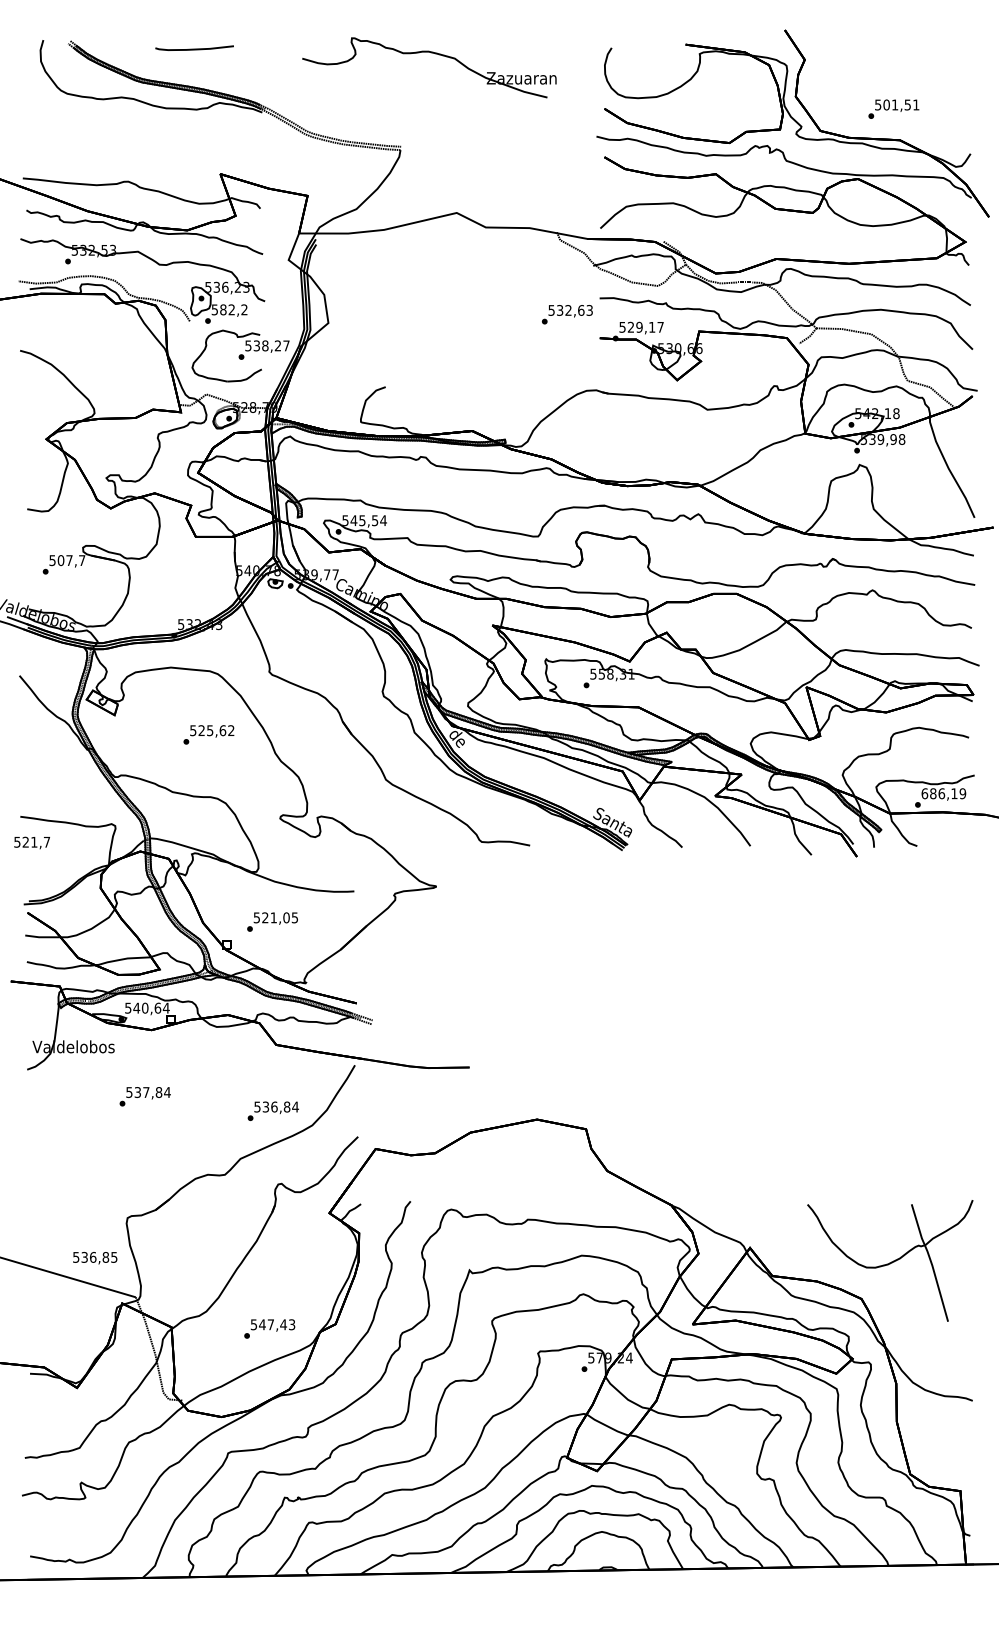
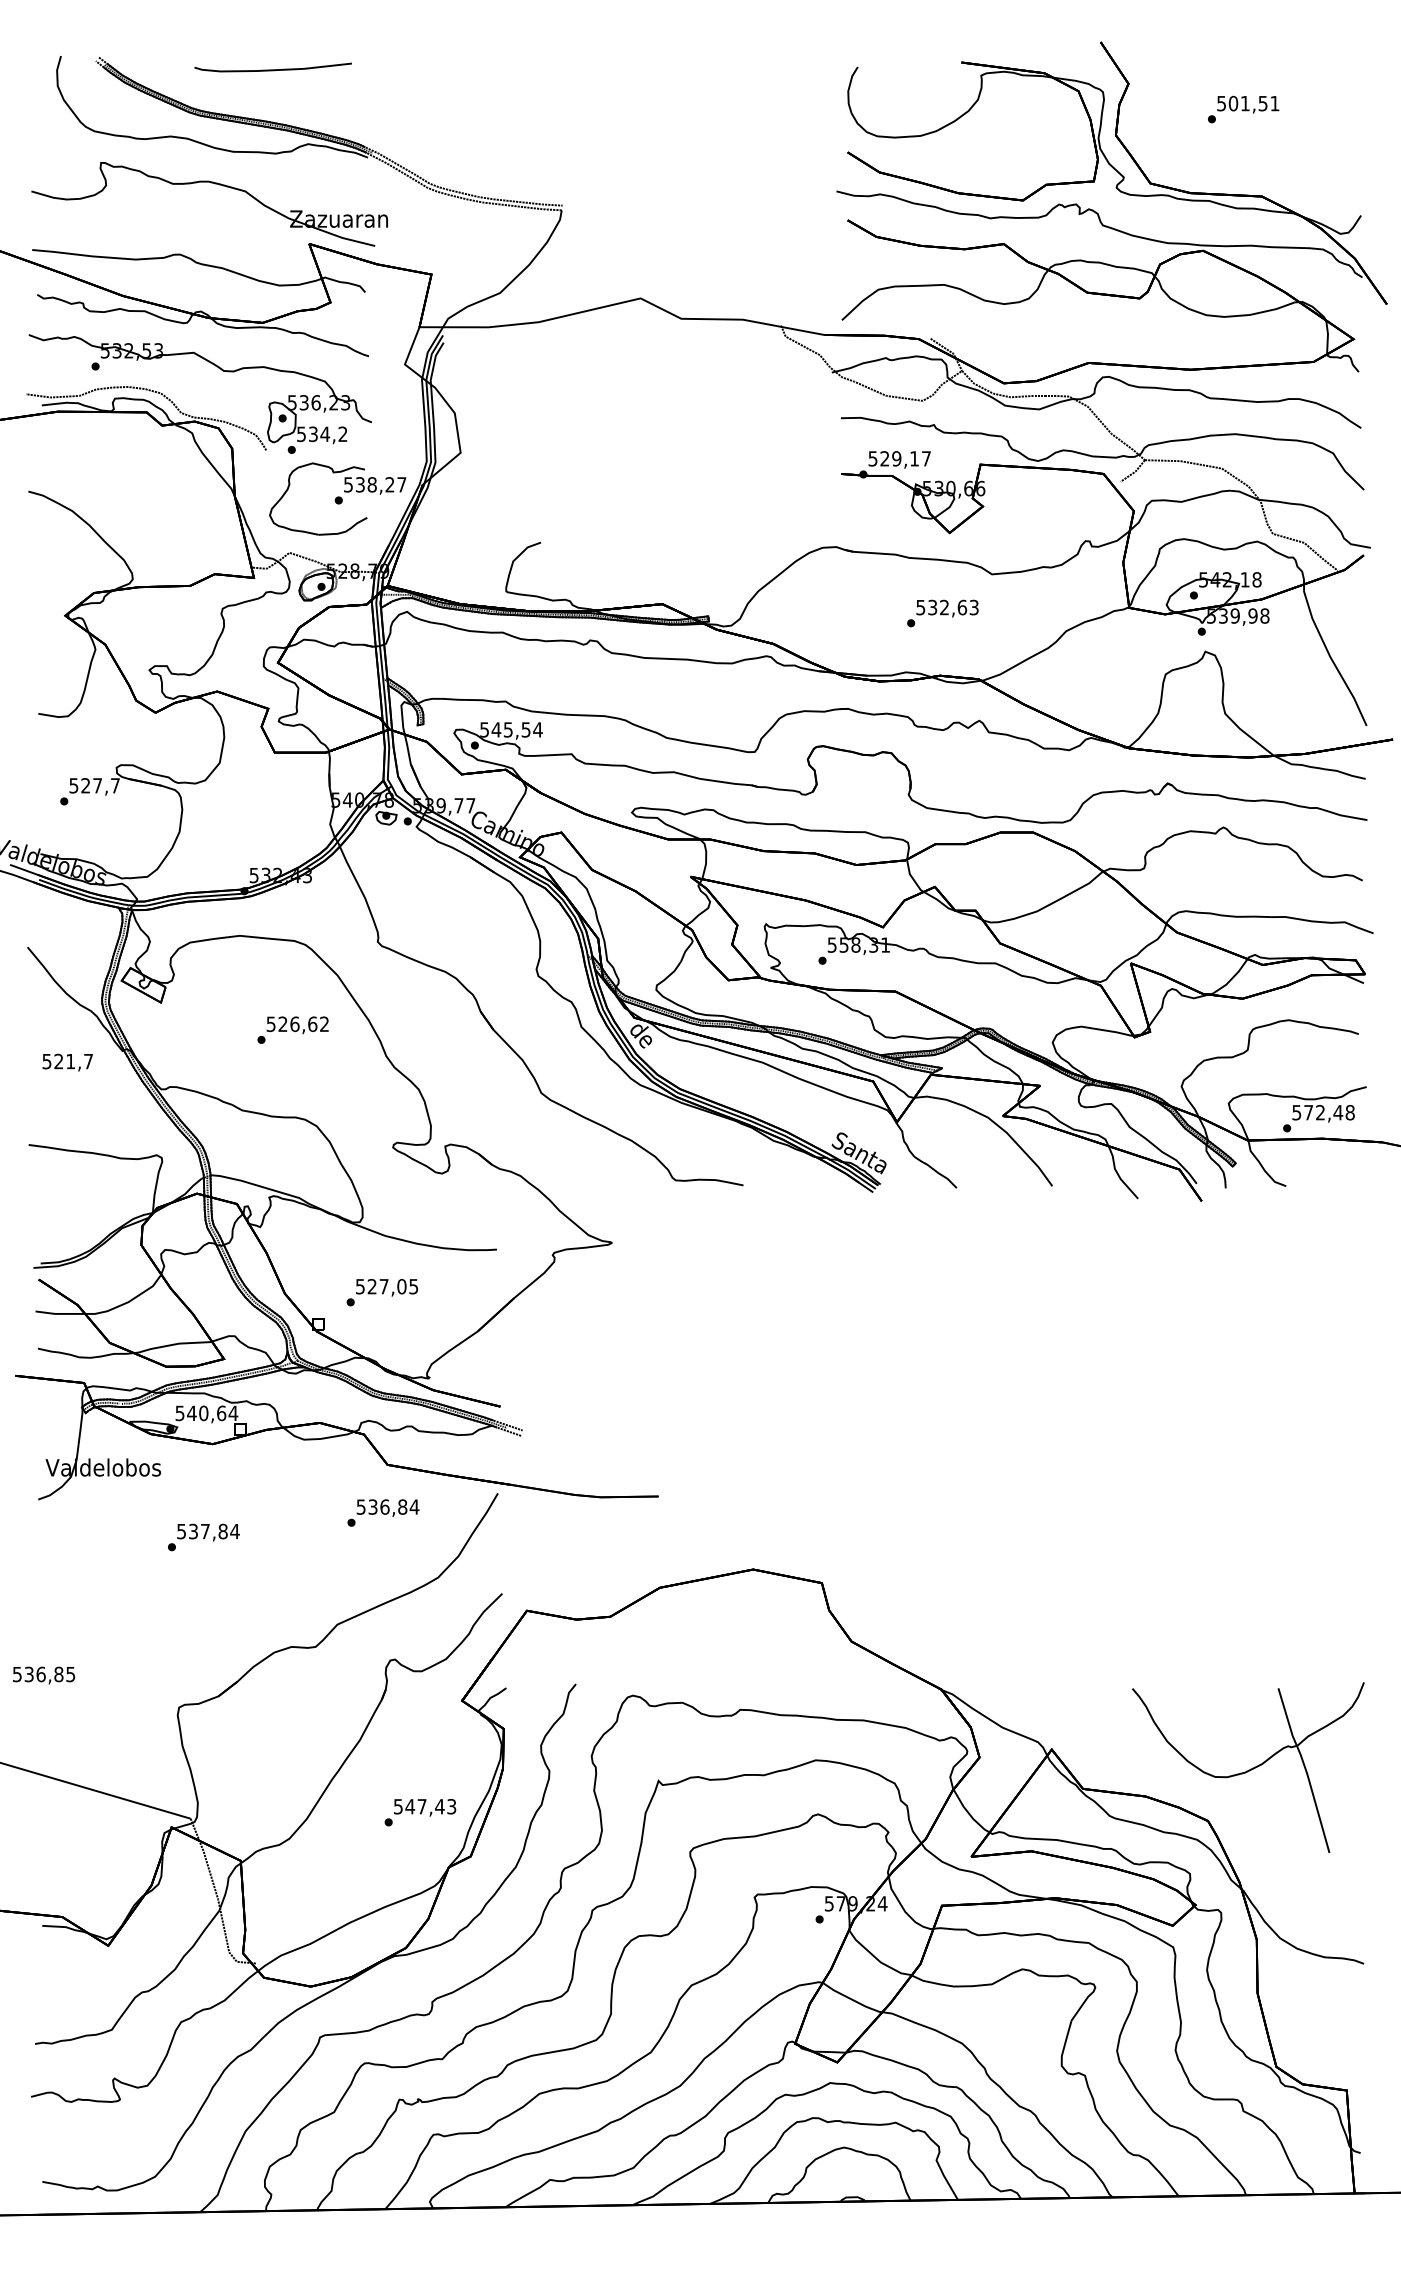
part: (194, 47) -> (272, 66), size x1.43
part: (431, 53) -> (212, 184), moved
text: (893, 108) -> (1243, 108), moved
text: (227, 309) -> (319, 433), 582,2 -> 534,2
text: (567, 314) -> (943, 613), moved
text: (60, 560) -> (85, 785), 507,7 -> 527,7
text: (210, 730) -> (295, 1024), 525,62 -> 526,62
text: (943, 793) -> (1322, 1112), 686,19 -> 572,48
text: (31, 842) -> (66, 1061), moved
text: (273, 917) -> (383, 1286), 521,05 -> 527,05
text: (272, 1110) -> (382, 1511), moved
text: (95, 1258) -> (44, 1675), moved
text: (269, 1328) -> (420, 1811), moved

